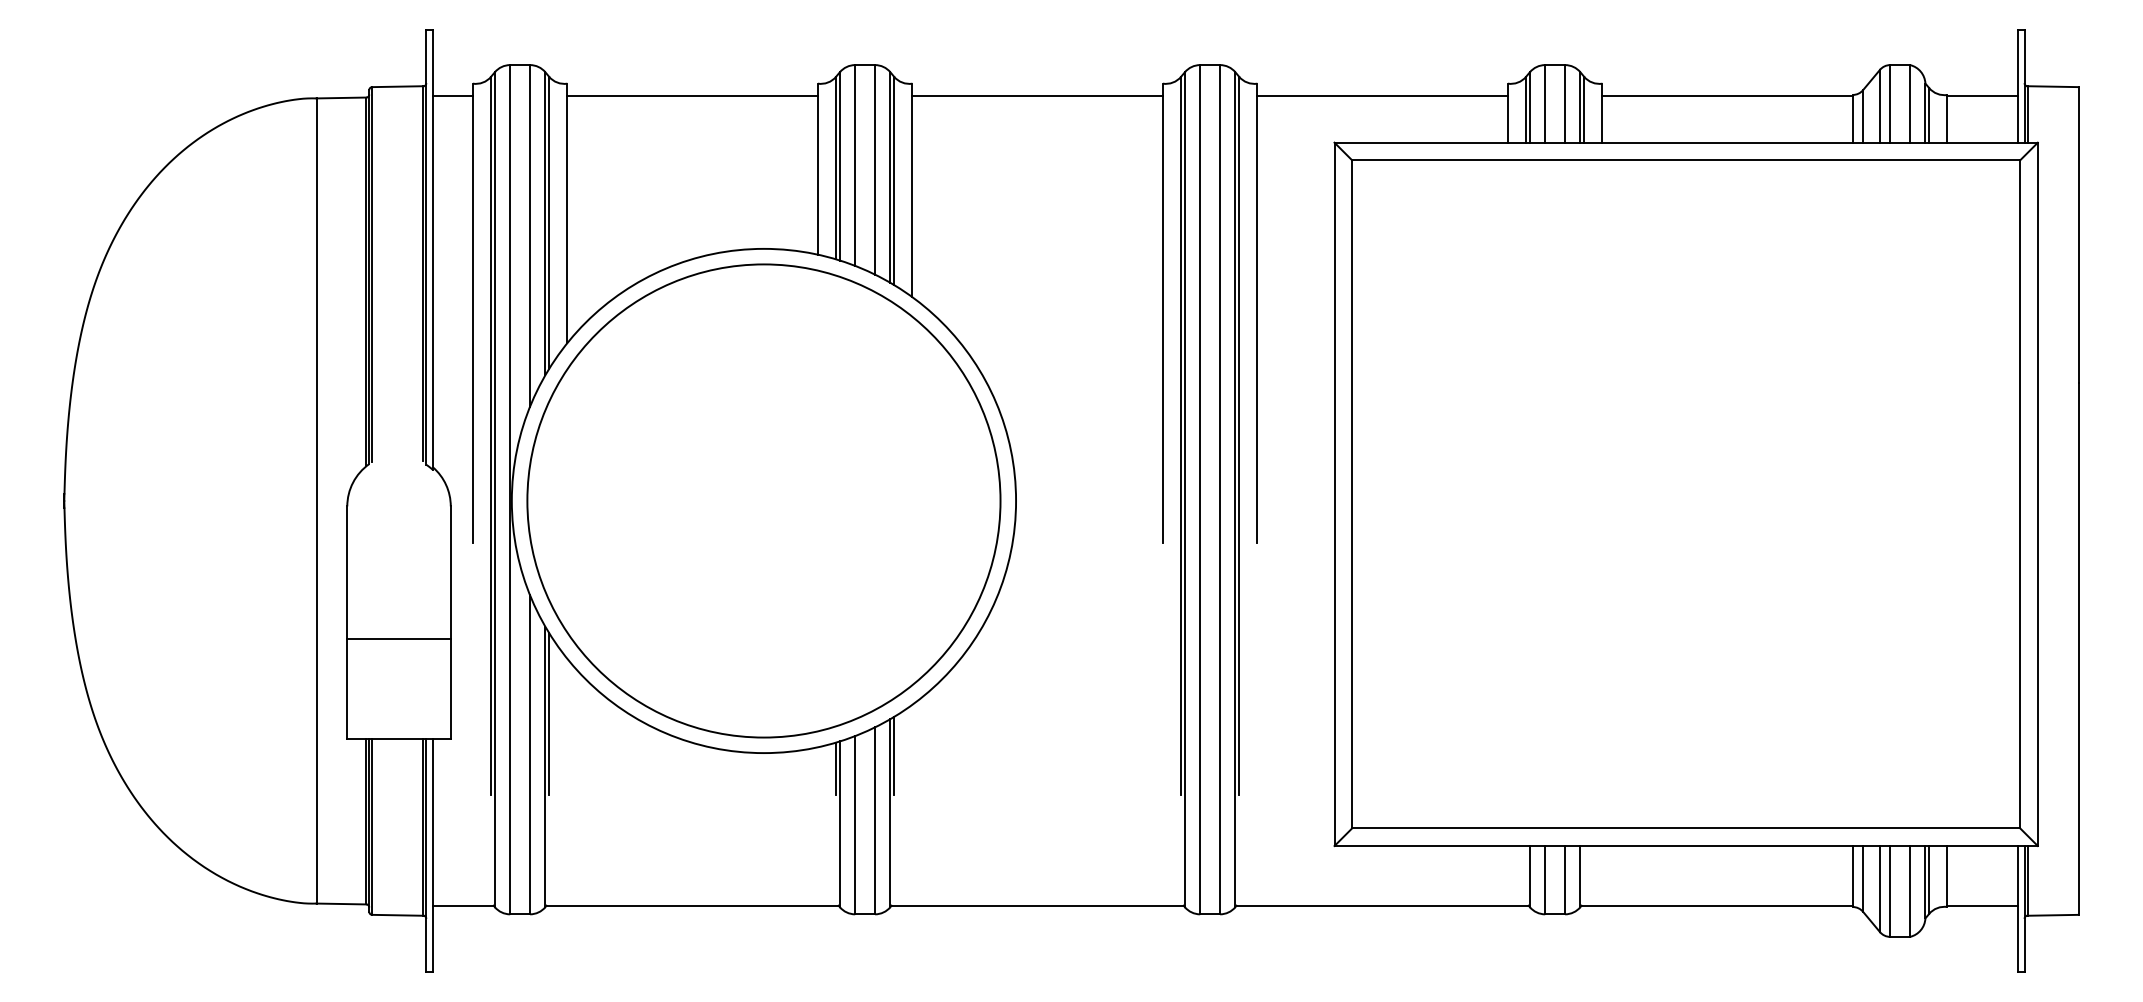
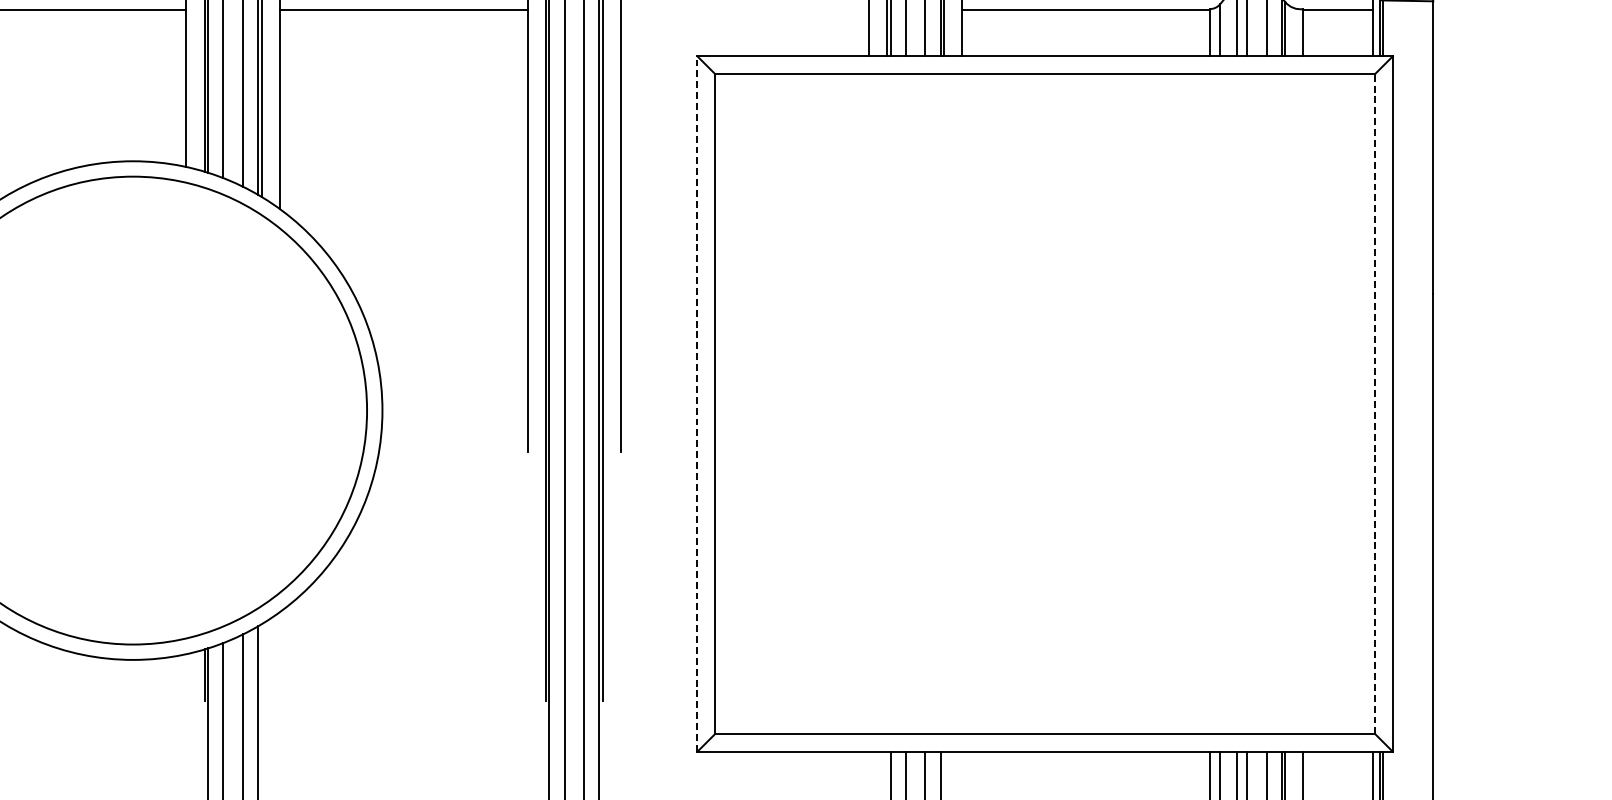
line: (1382, 96) -> (744, 10), removed
line: (2020, 493) -> (1375, 403), solid -> dashed
line: (1334, 494) -> (697, 404), solid -> dashed
line: (894, 755) -> (262, 662), removed

